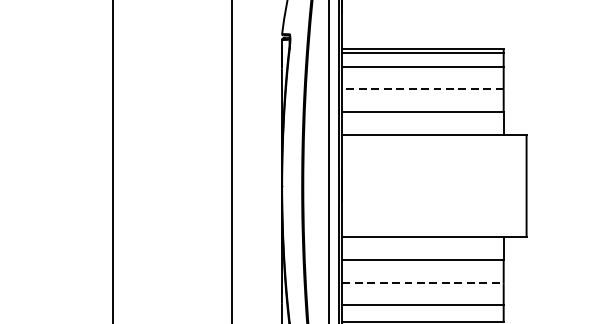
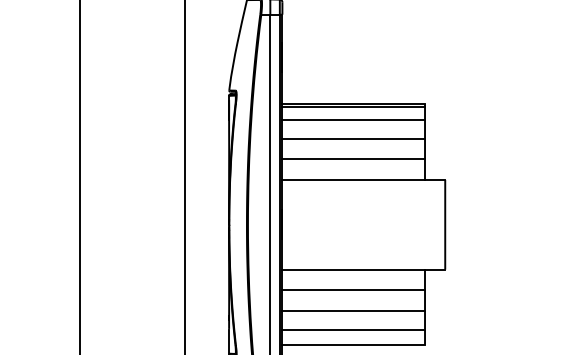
line: (422, 88) -> (353, 138), dashed -> solid
line: (423, 283) -> (354, 310), dashed -> solid

